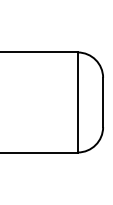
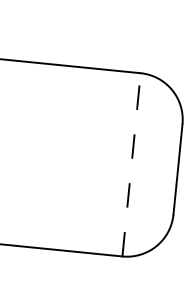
line: (77, 102) -> (131, 164), solid -> dashed

